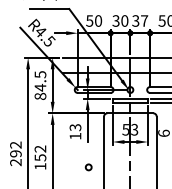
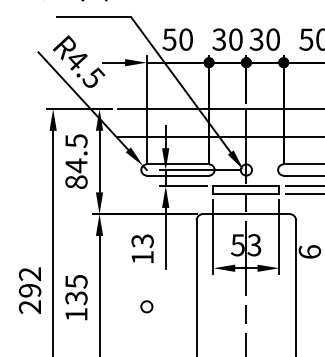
text: (144, 20) -> (273, 38), 37 -> 30
text: (40, 152) -> (76, 288), 152 -> 135
circle: (88, 167) -> (146, 307), moved

